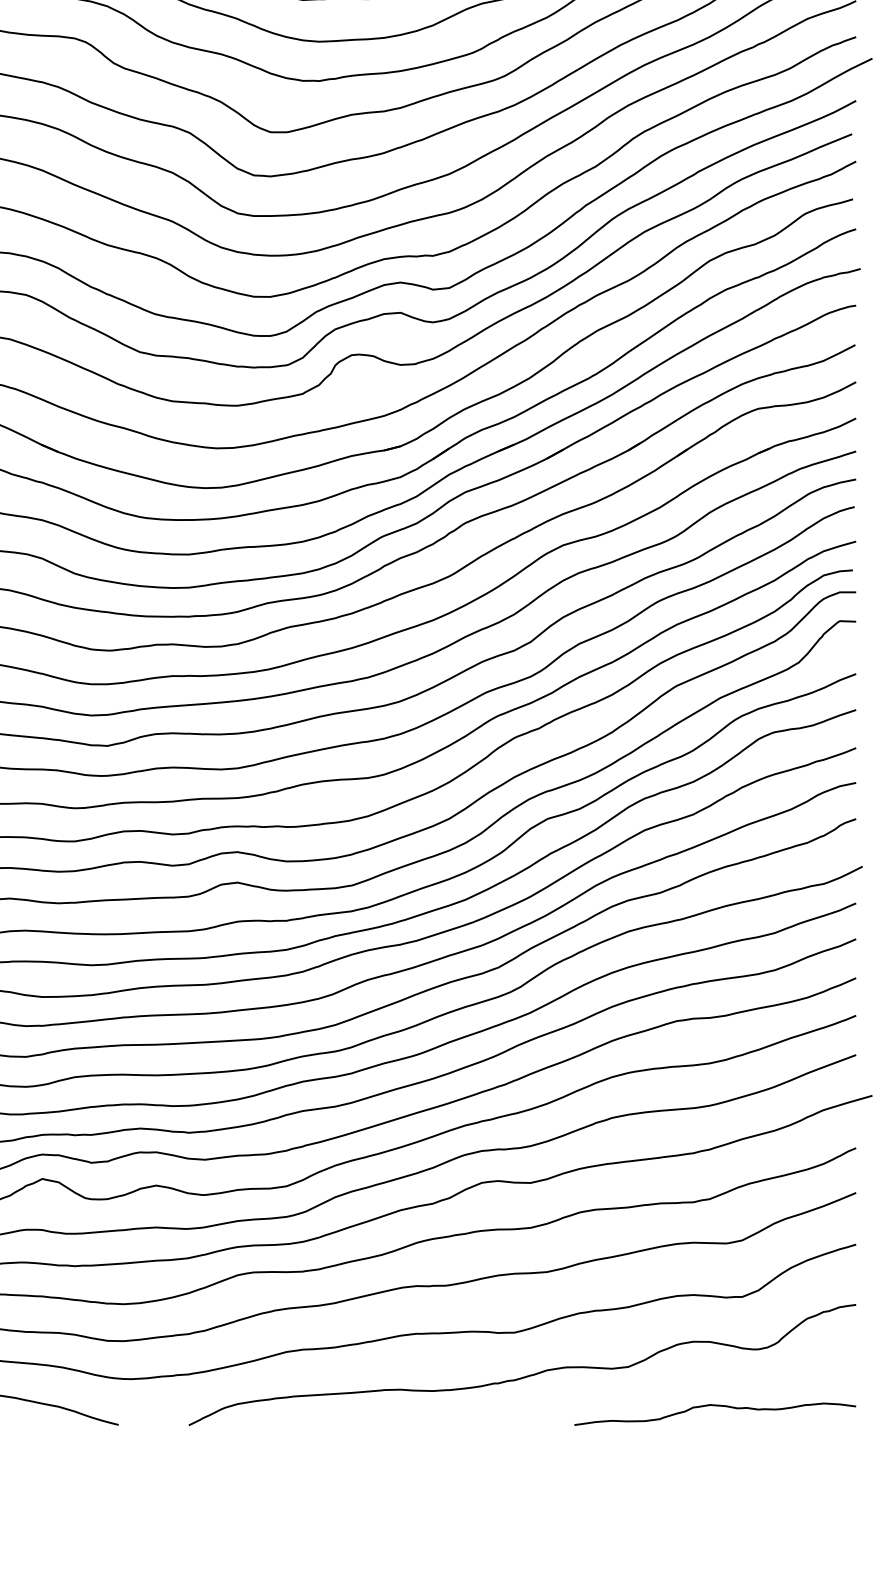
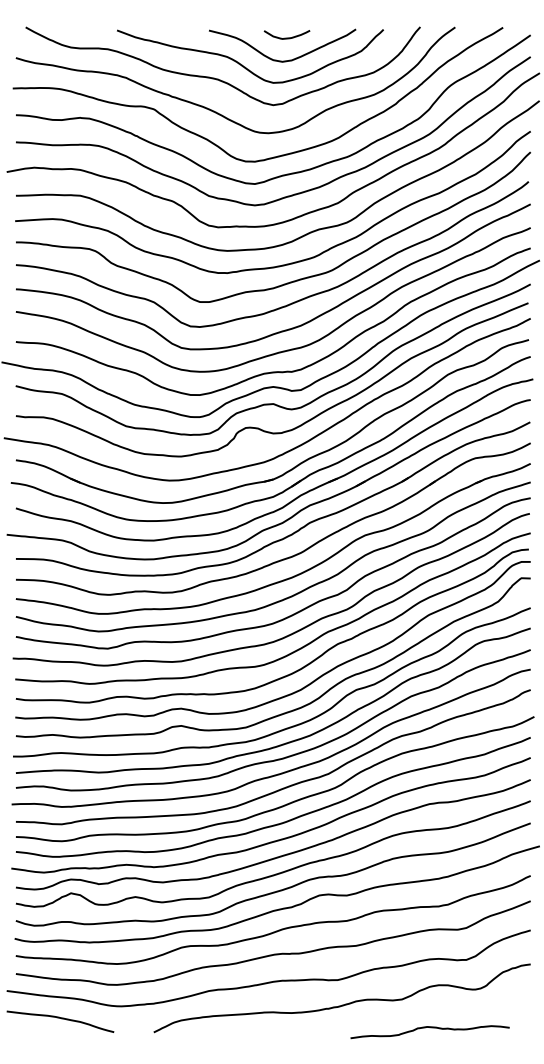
curve: (715, 1407) -> (430, 1028), moved

